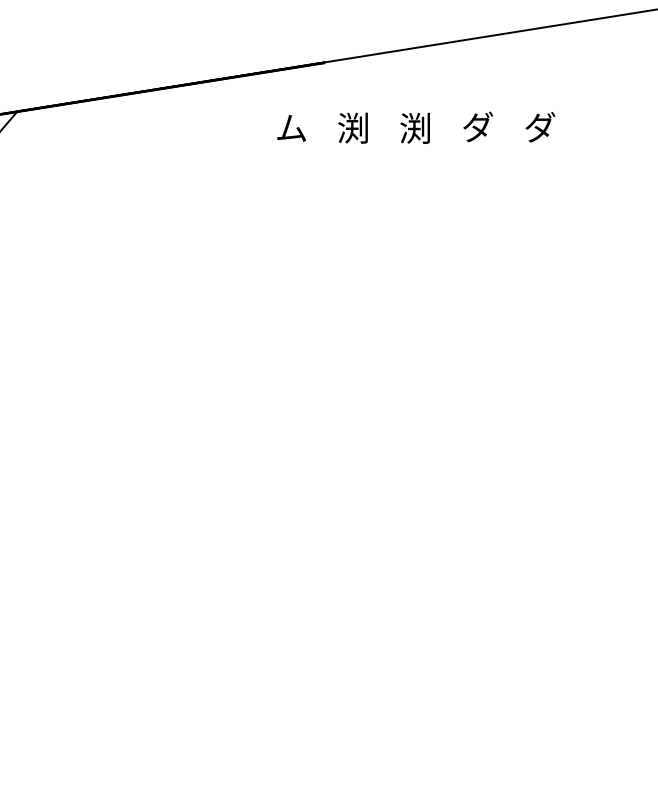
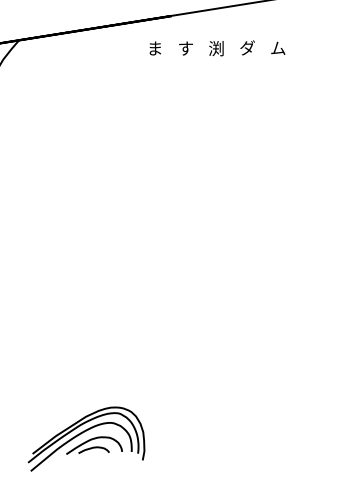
text: (540, 126) -> (278, 47), ダ -> ム
text: (292, 128) -> (155, 48), ム -> ま
text: (352, 128) -> (185, 48), 渕 -> す

